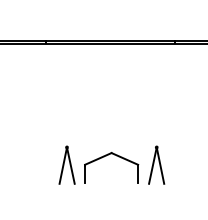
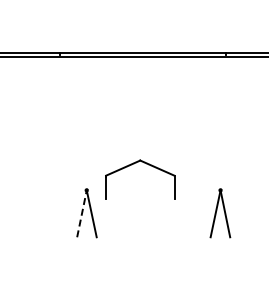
part: (117, 156) -> (148, 165), moved
line: (62, 165) -> (81, 213), solid -> dashed
part: (156, 165) -> (220, 213), moved

